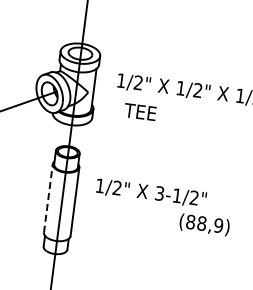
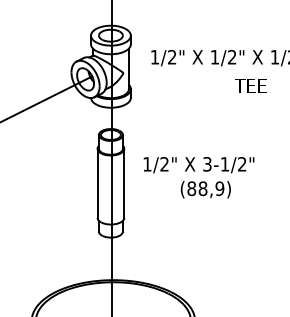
text: (140, 111) -> (250, 85), moved
line: (48, 198) -> (97, 183), dashed -> solid
text: (204, 224) -> (205, 189), moved

